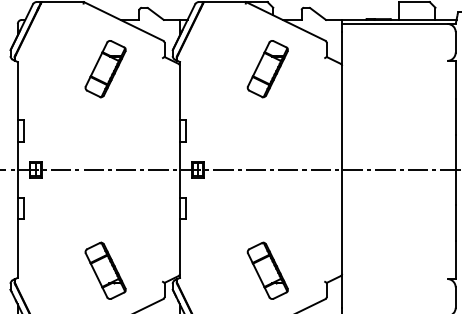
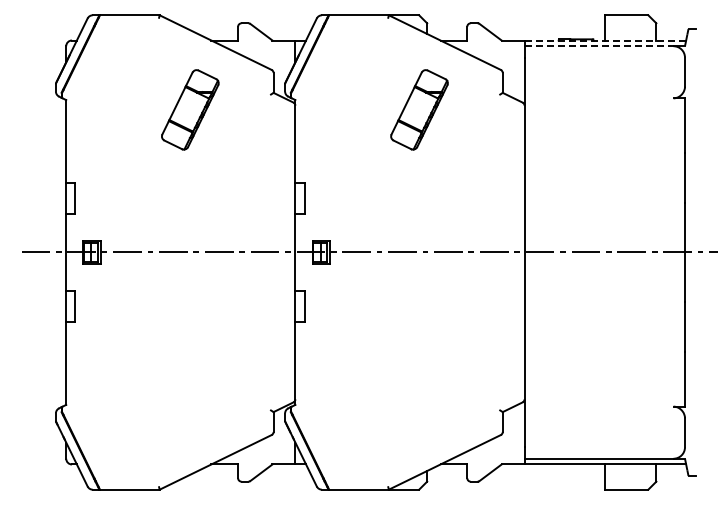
line: (399, 19) -> (605, 40), solid -> dashed
line: (395, 24) -> (599, 46), solid -> dashed
part: (105, 270) -> (190, 394), removed
part: (267, 270) -> (419, 394), removed

